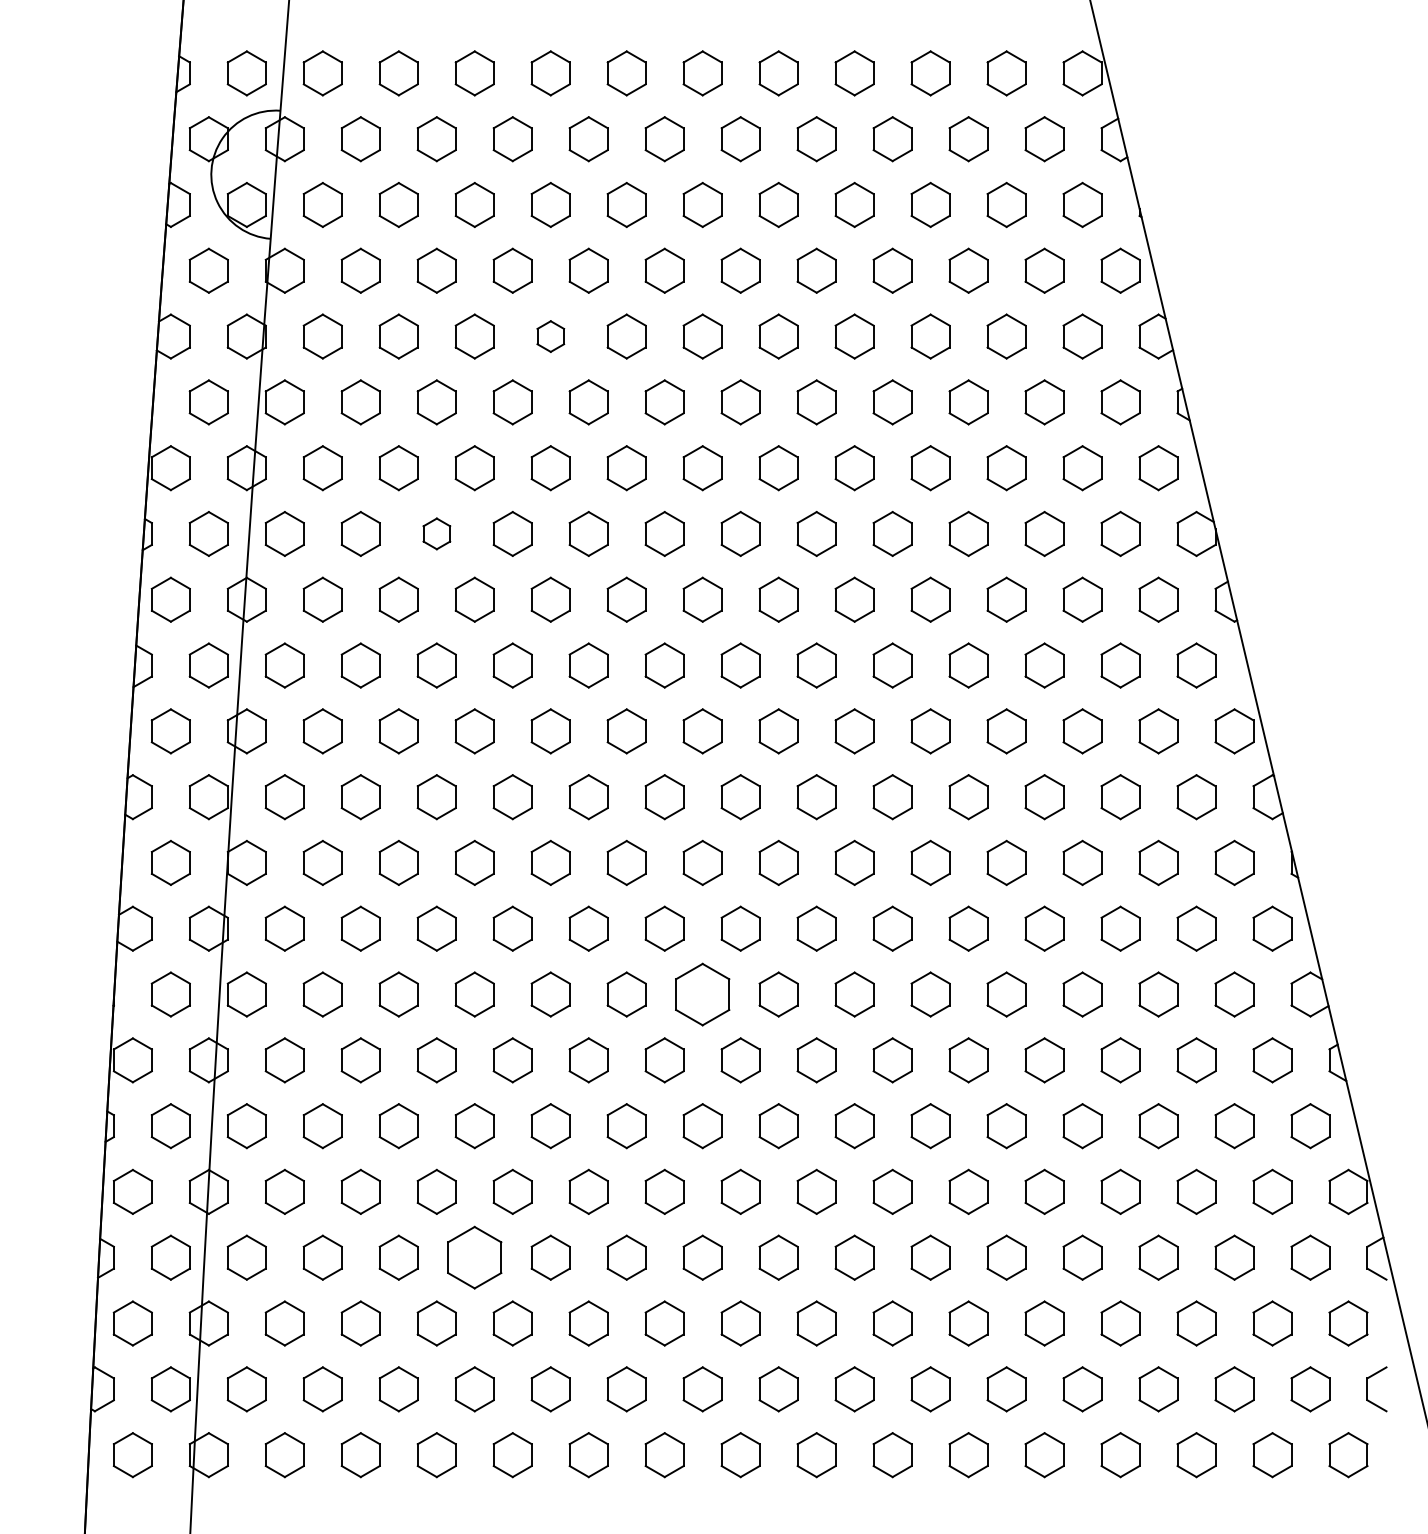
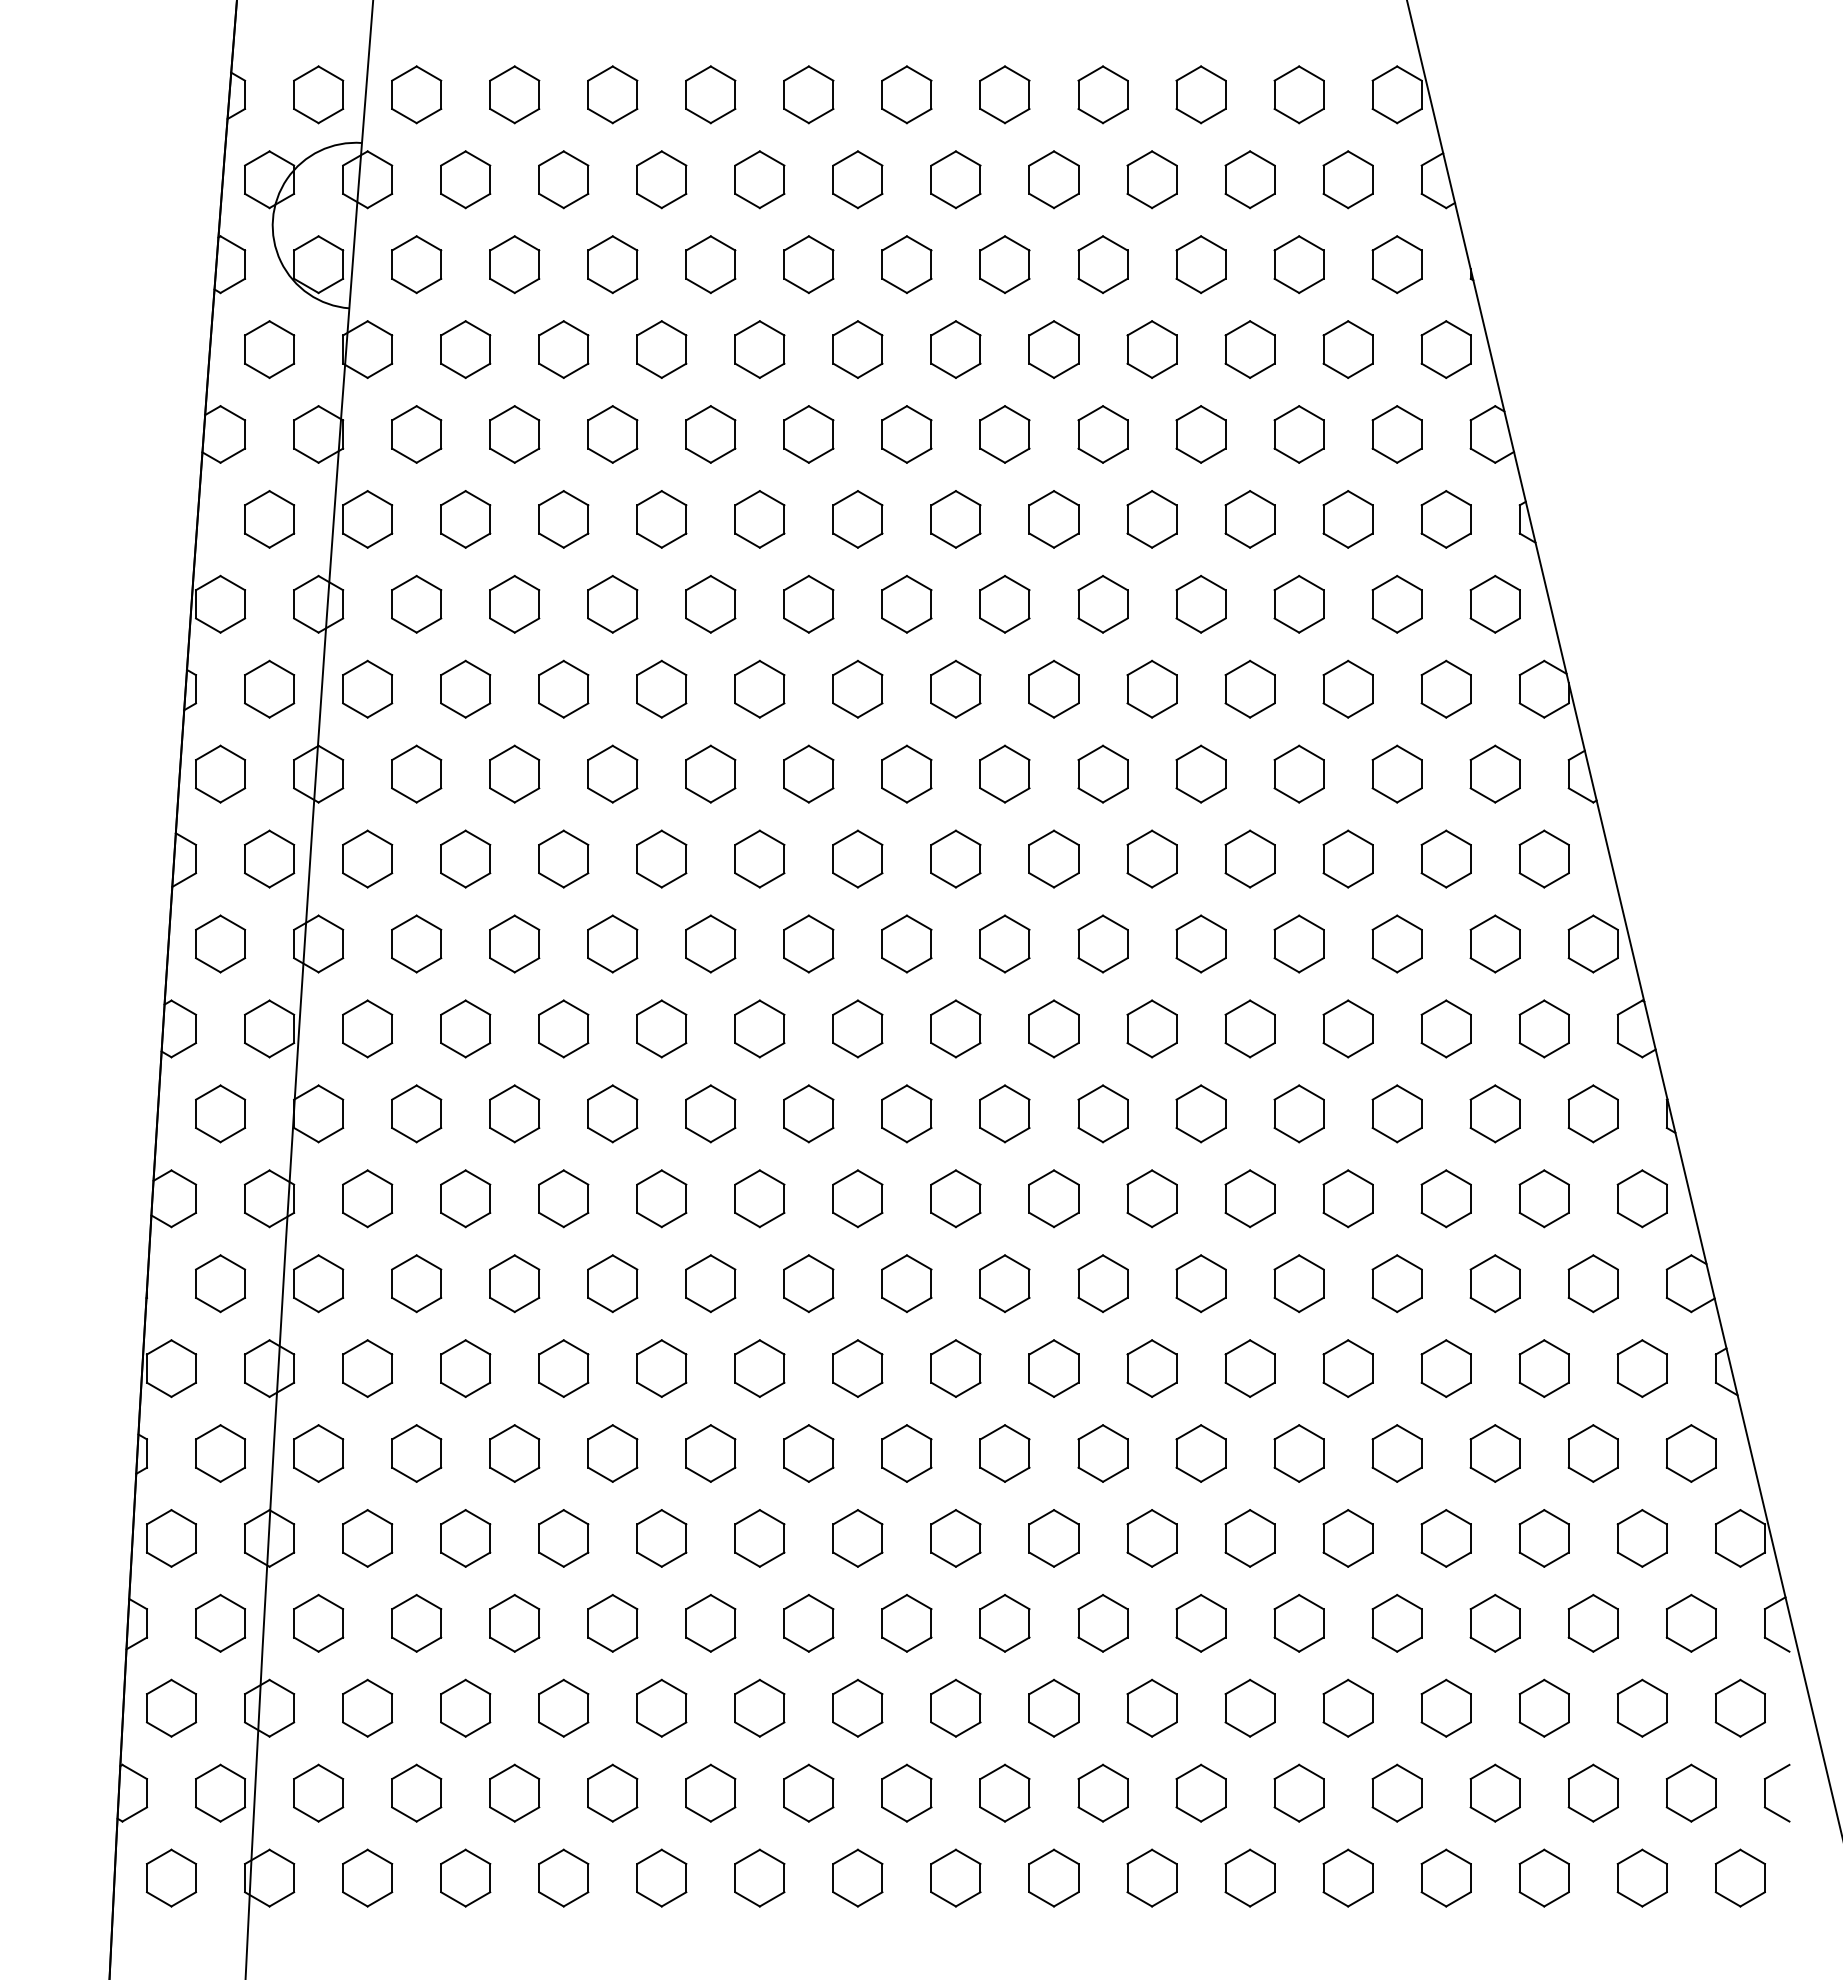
part: (550, 336) -> (710, 434), size x1.43
part: (436, 533) -> (563, 688), size x1.43
part: (702, 994) -> (906, 1283), size x0.71
part: (474, 1257) -> (612, 1623), size x0.71

